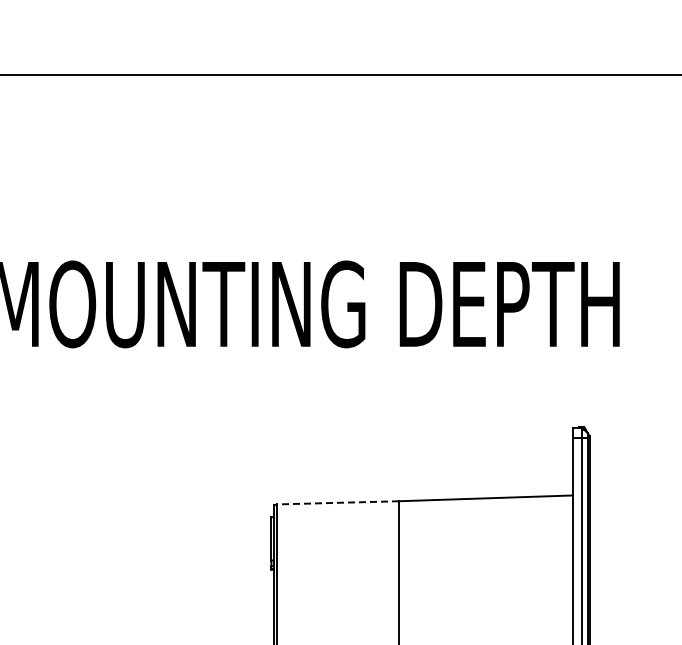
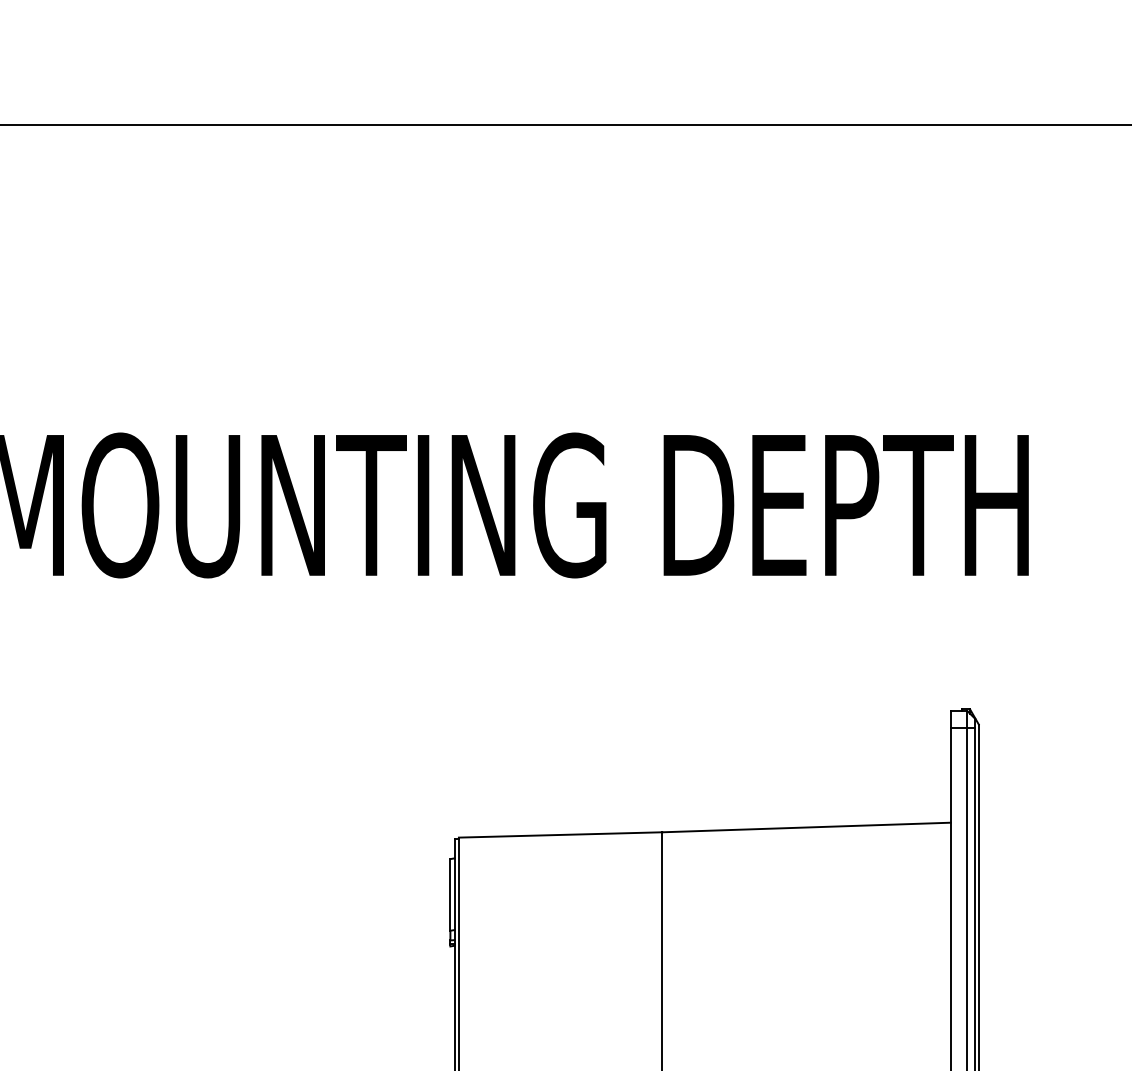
line: (337, 502) -> (560, 834), dashed -> solid

